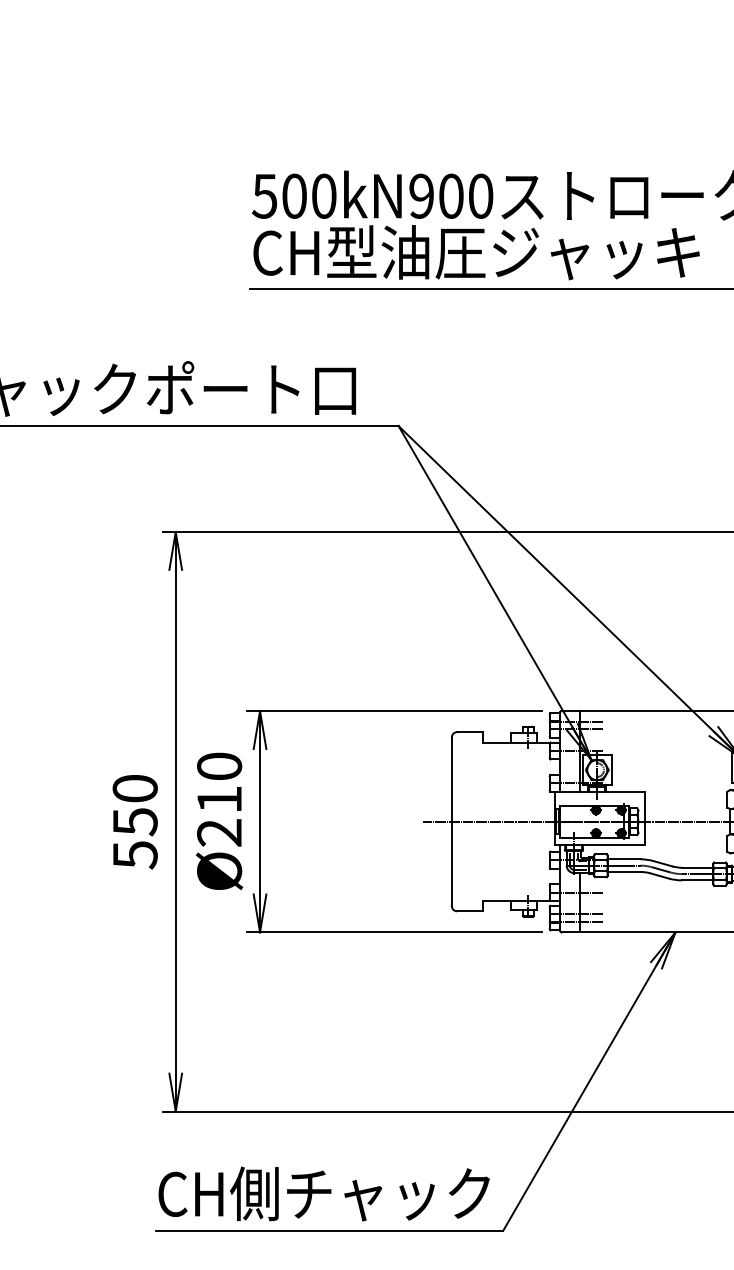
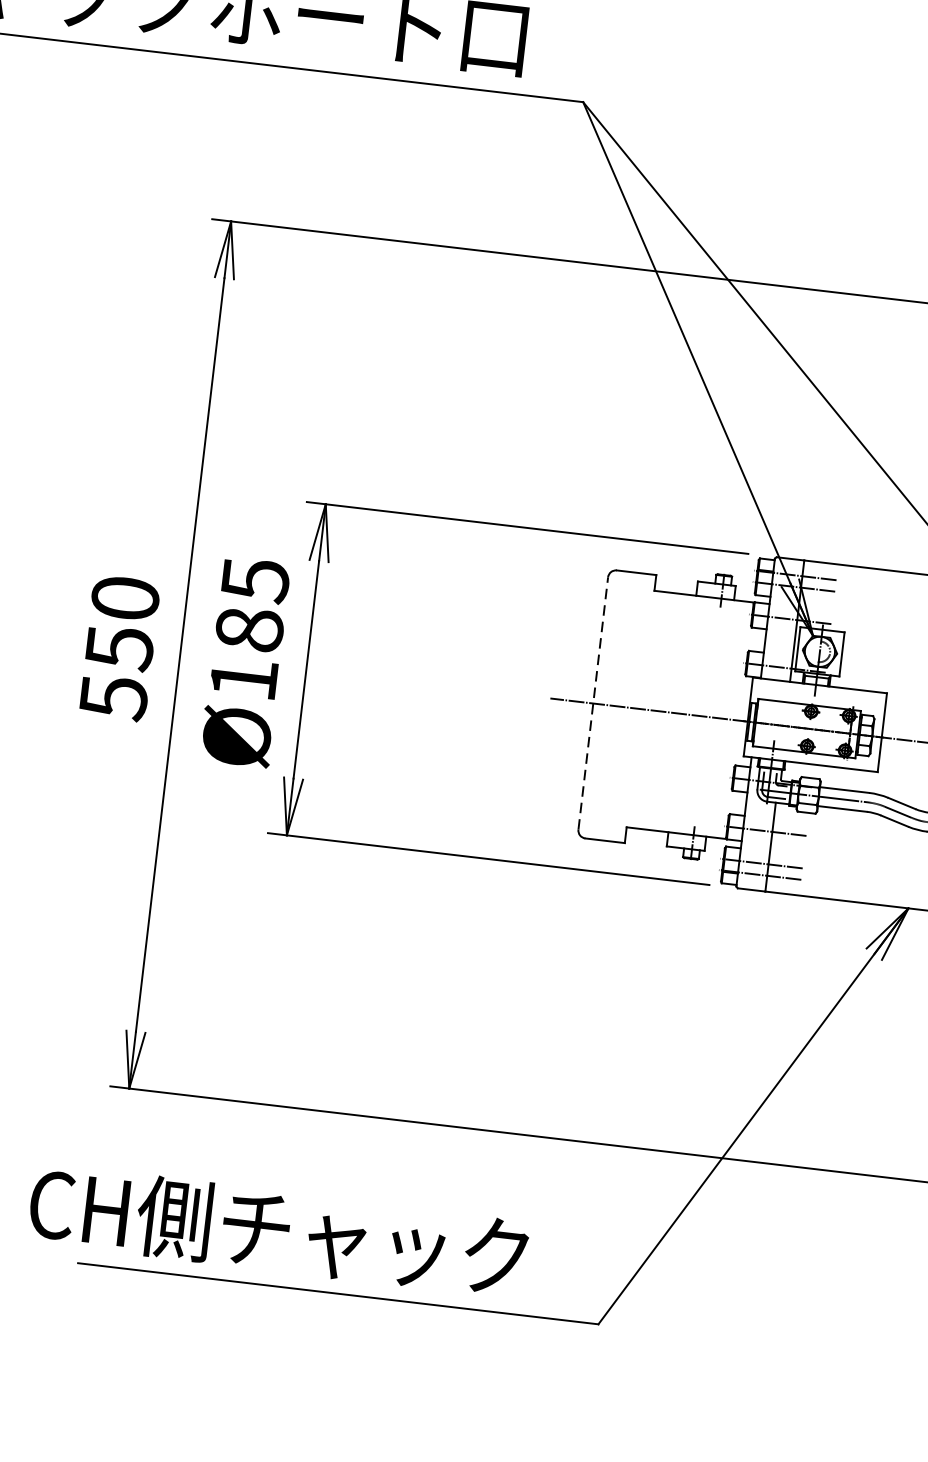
text: (219, 799) -> (249, 629), Ø210 -> Ø185
line: (451, 821) -> (592, 703), solid -> dashed
text: (323, 1193) -> (277, 1230), moved

